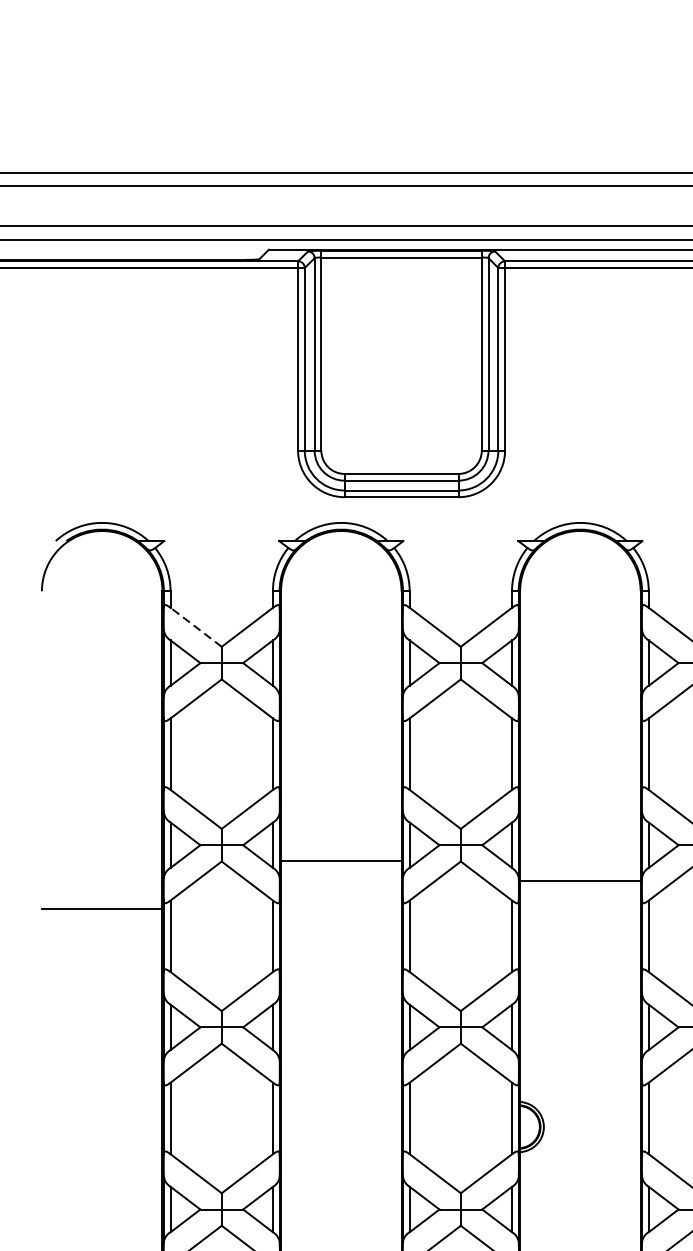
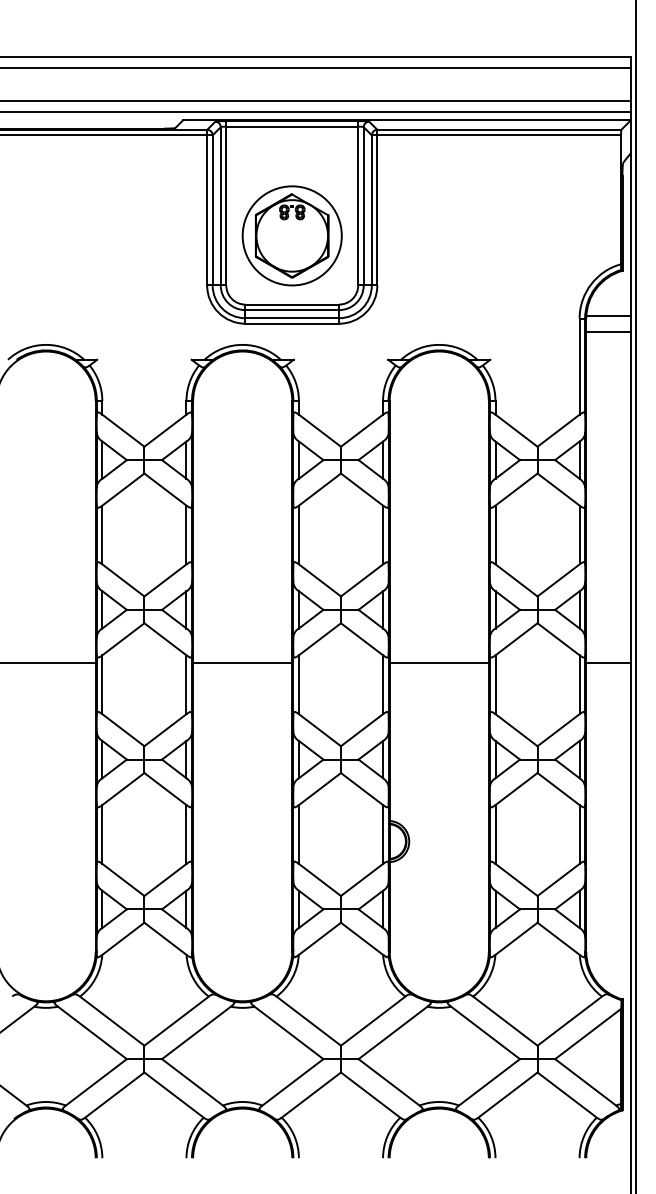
part: (400, 389) -> (291, 235), added
line: (196, 627) -> (123, 430), dashed -> solid
line: (341, 860) -> (242, 662), moved
line: (579, 881) -> (438, 662), moved

